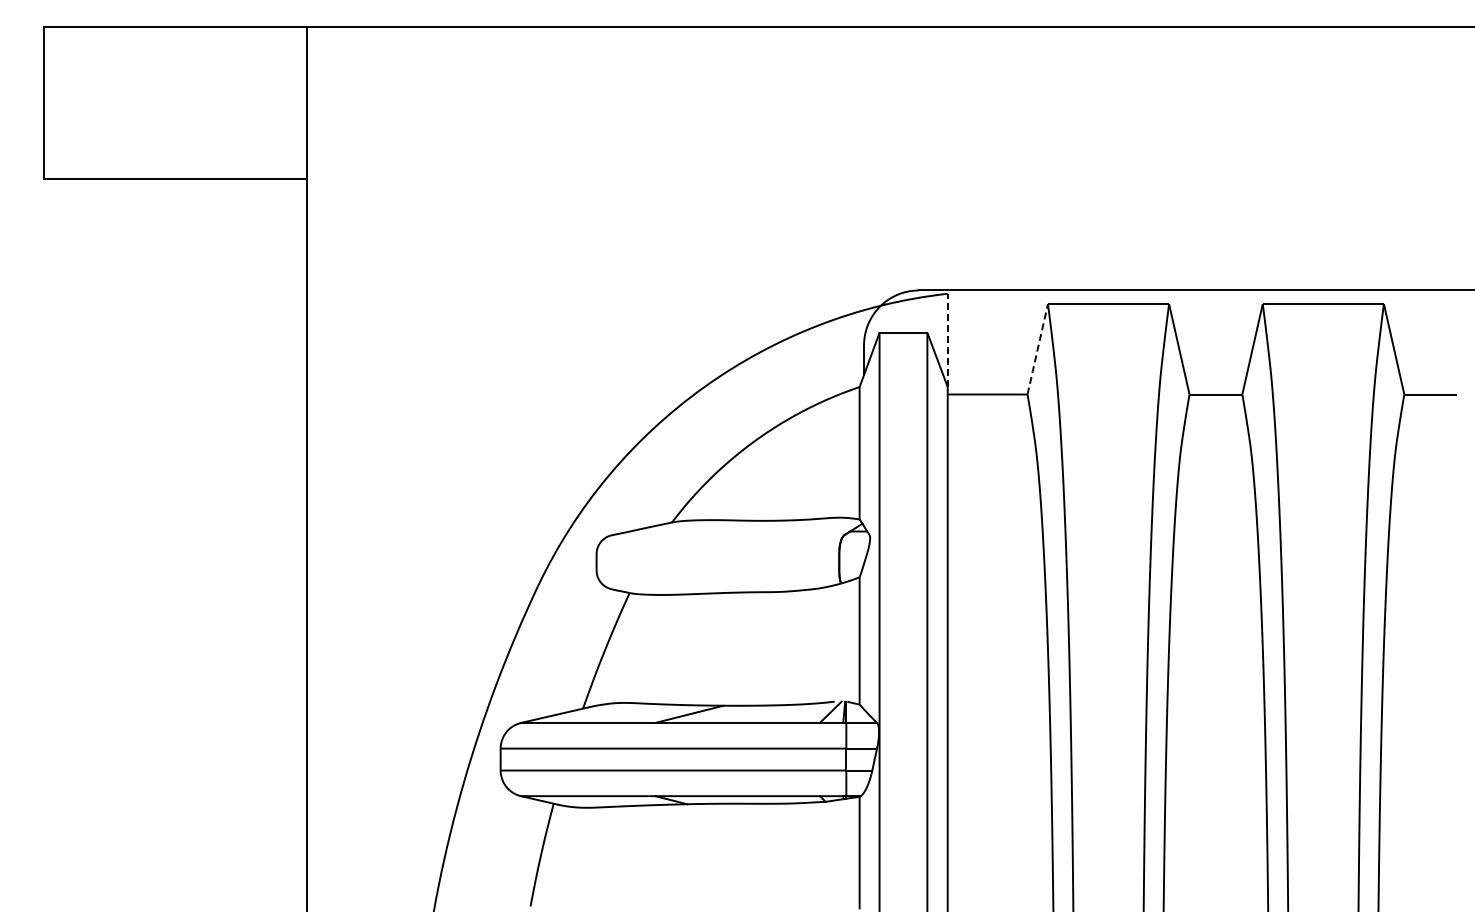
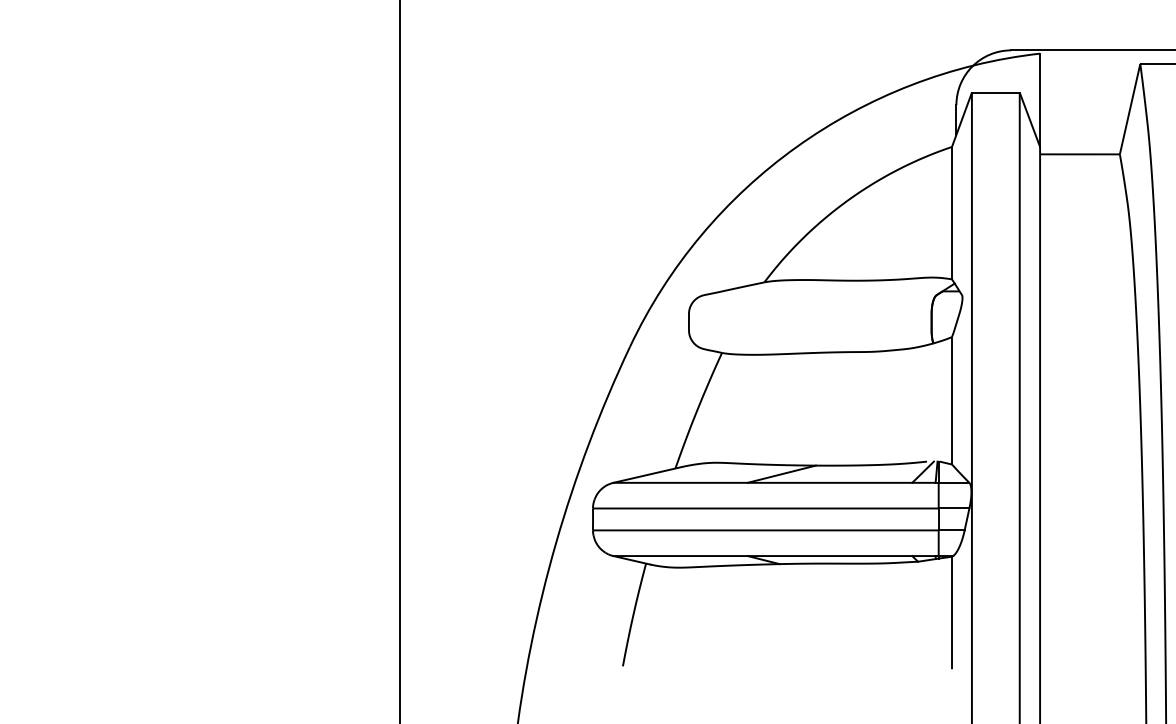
line: (947, 340) -> (1039, 100), dashed -> solid
line: (1037, 349) -> (1129, 109), dashed -> solid

